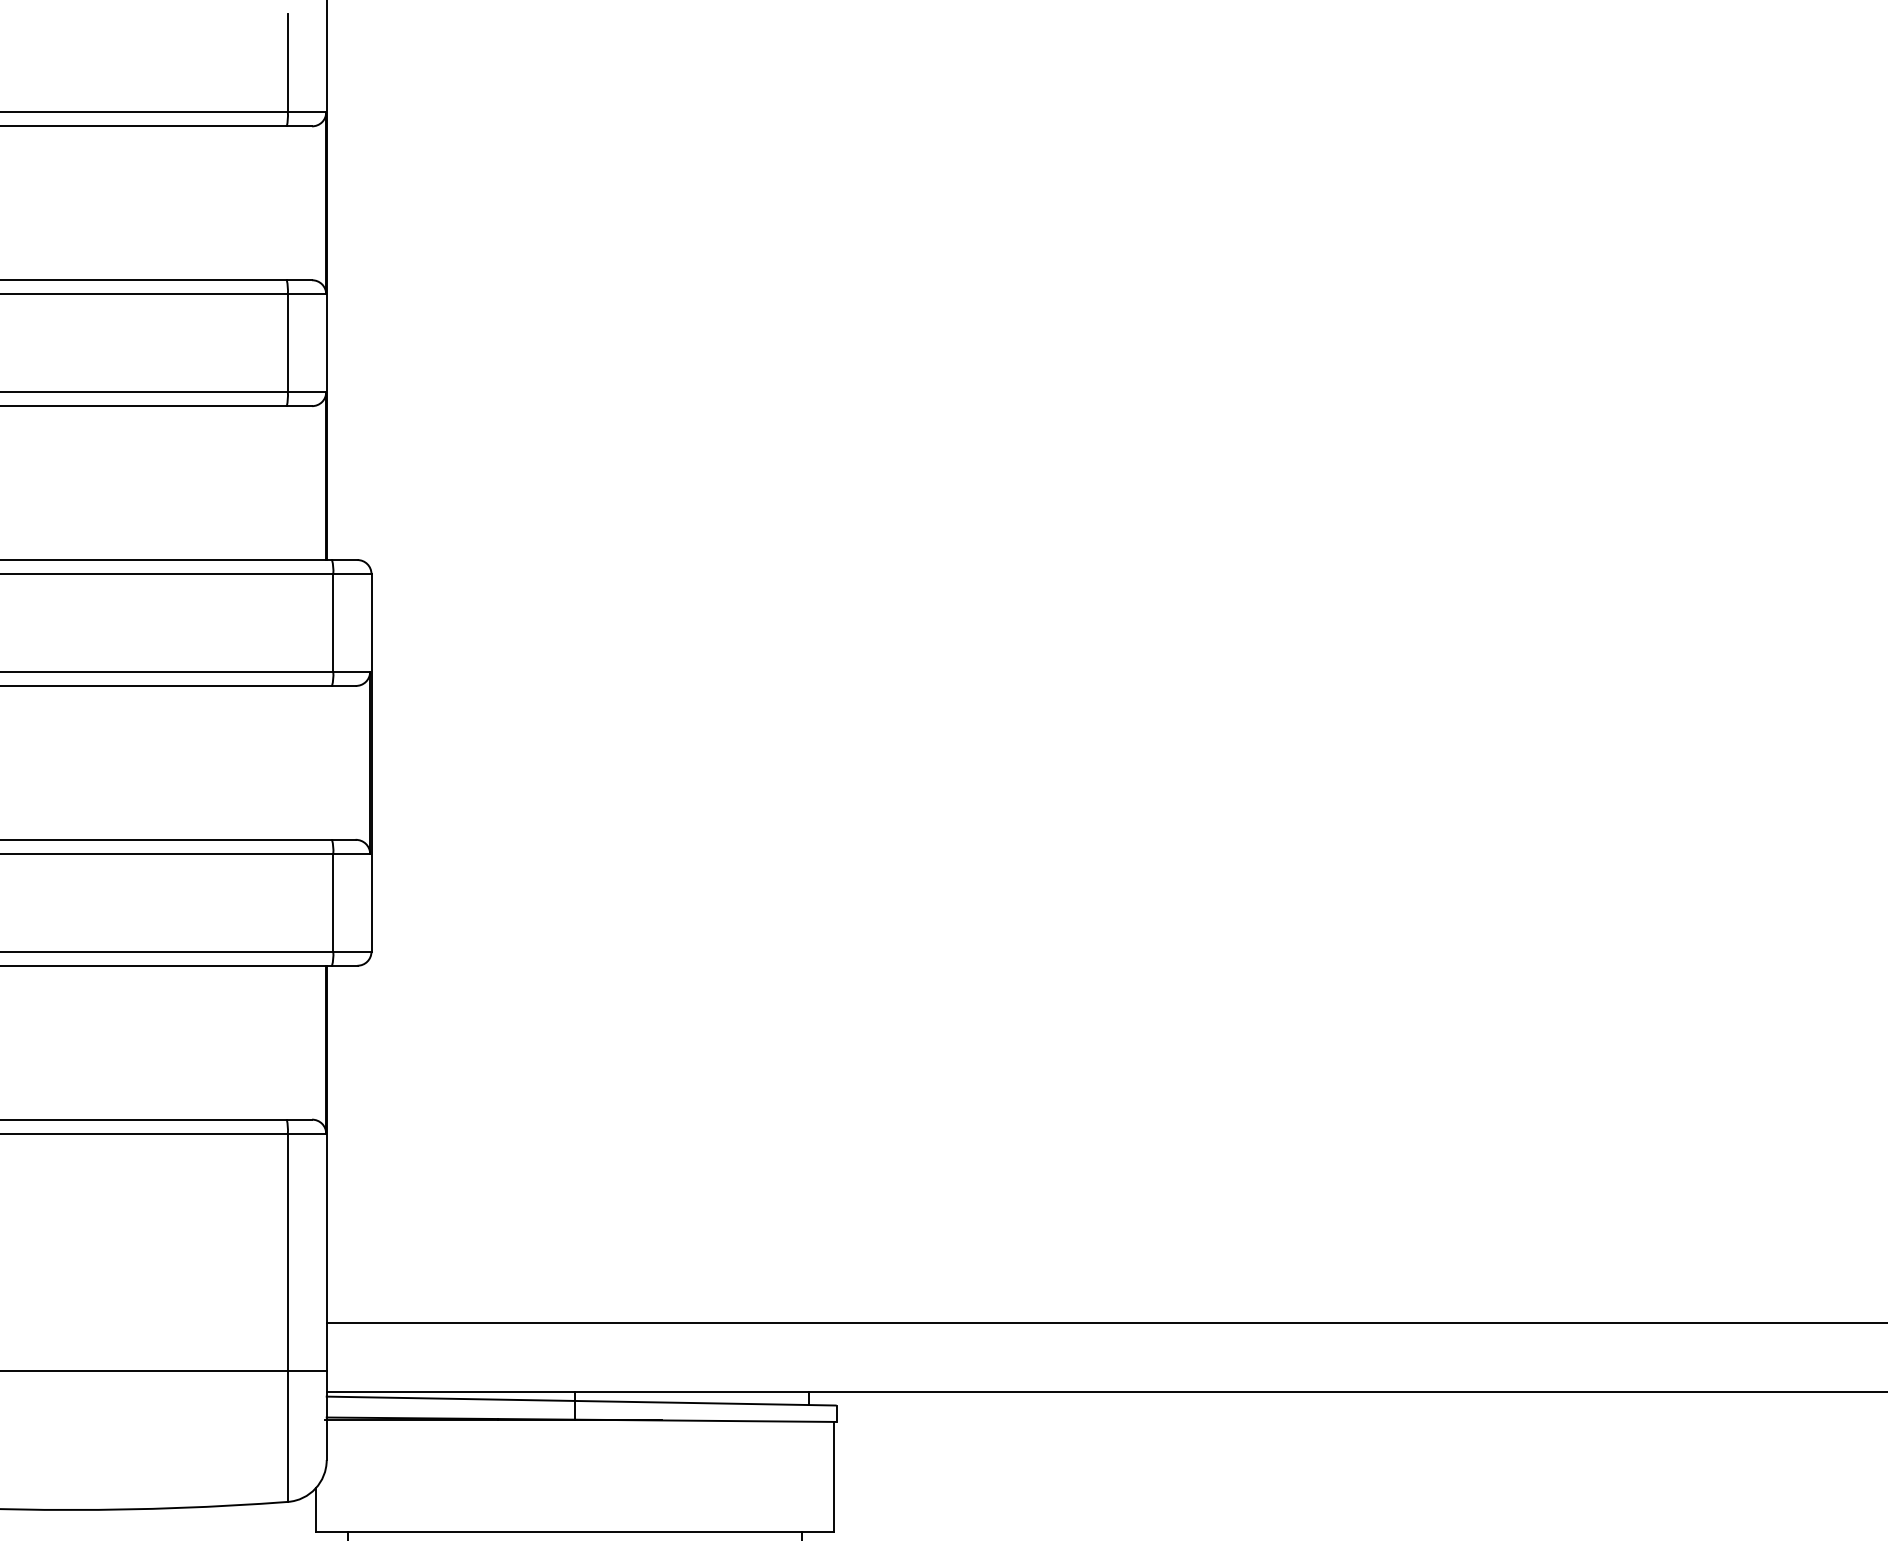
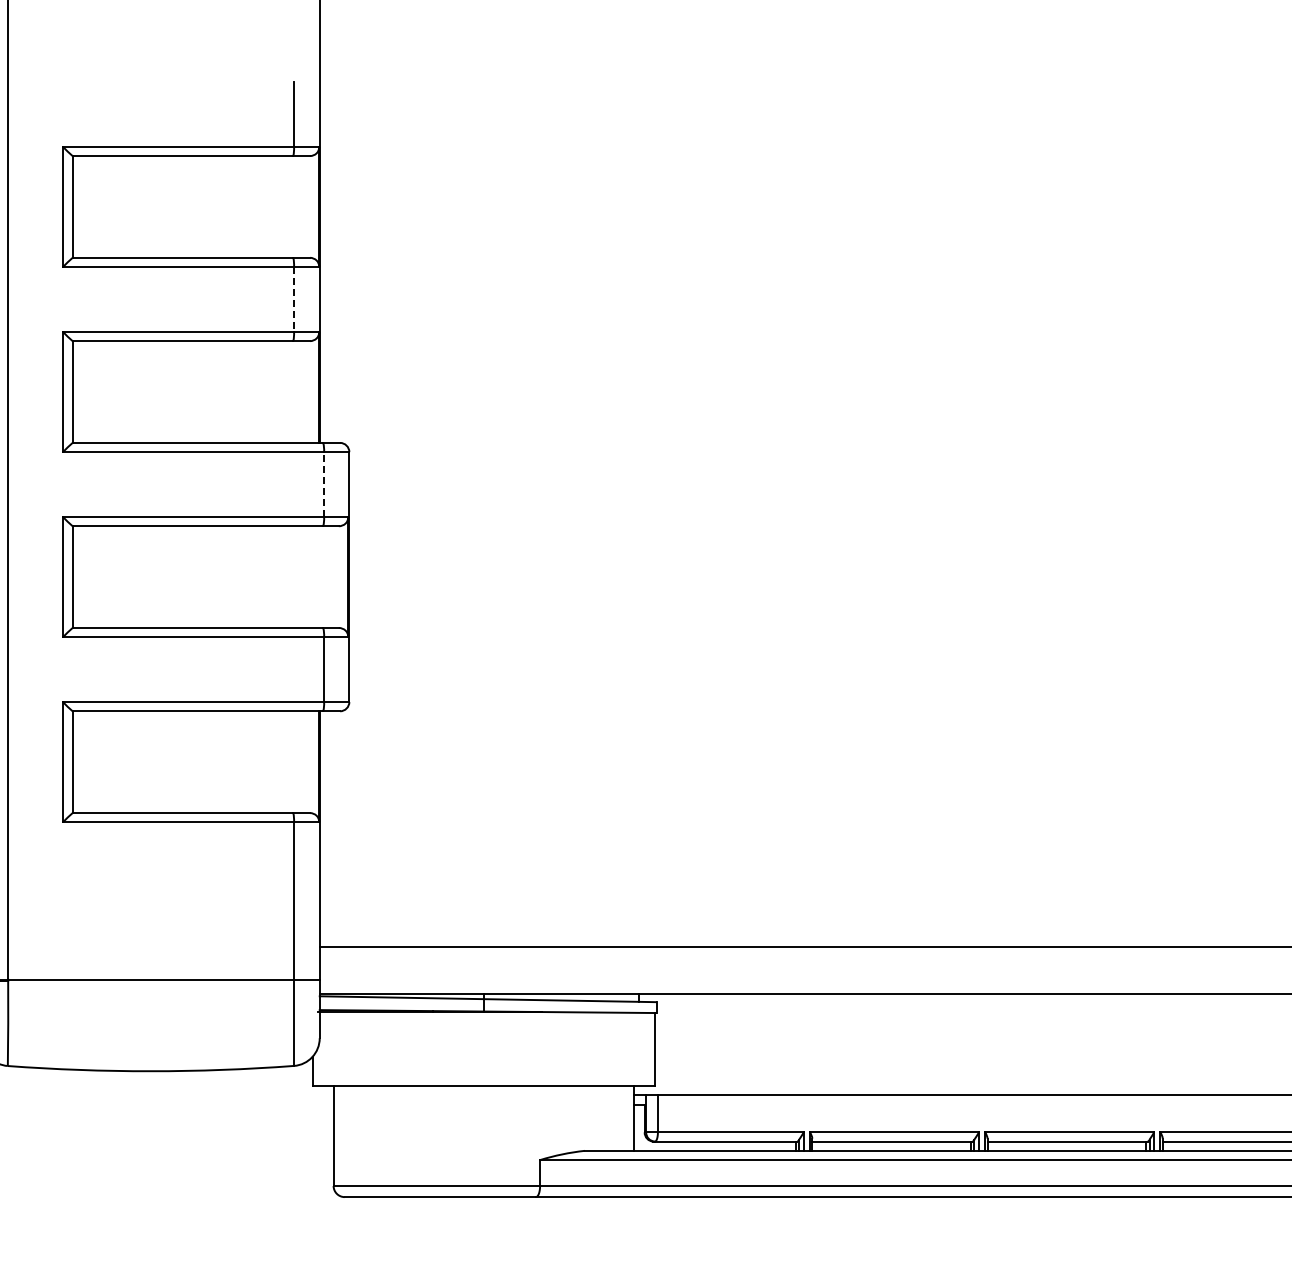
line: (288, 343) -> (294, 299), solid -> dashed
line: (333, 622) -> (324, 484), solid -> dashed

